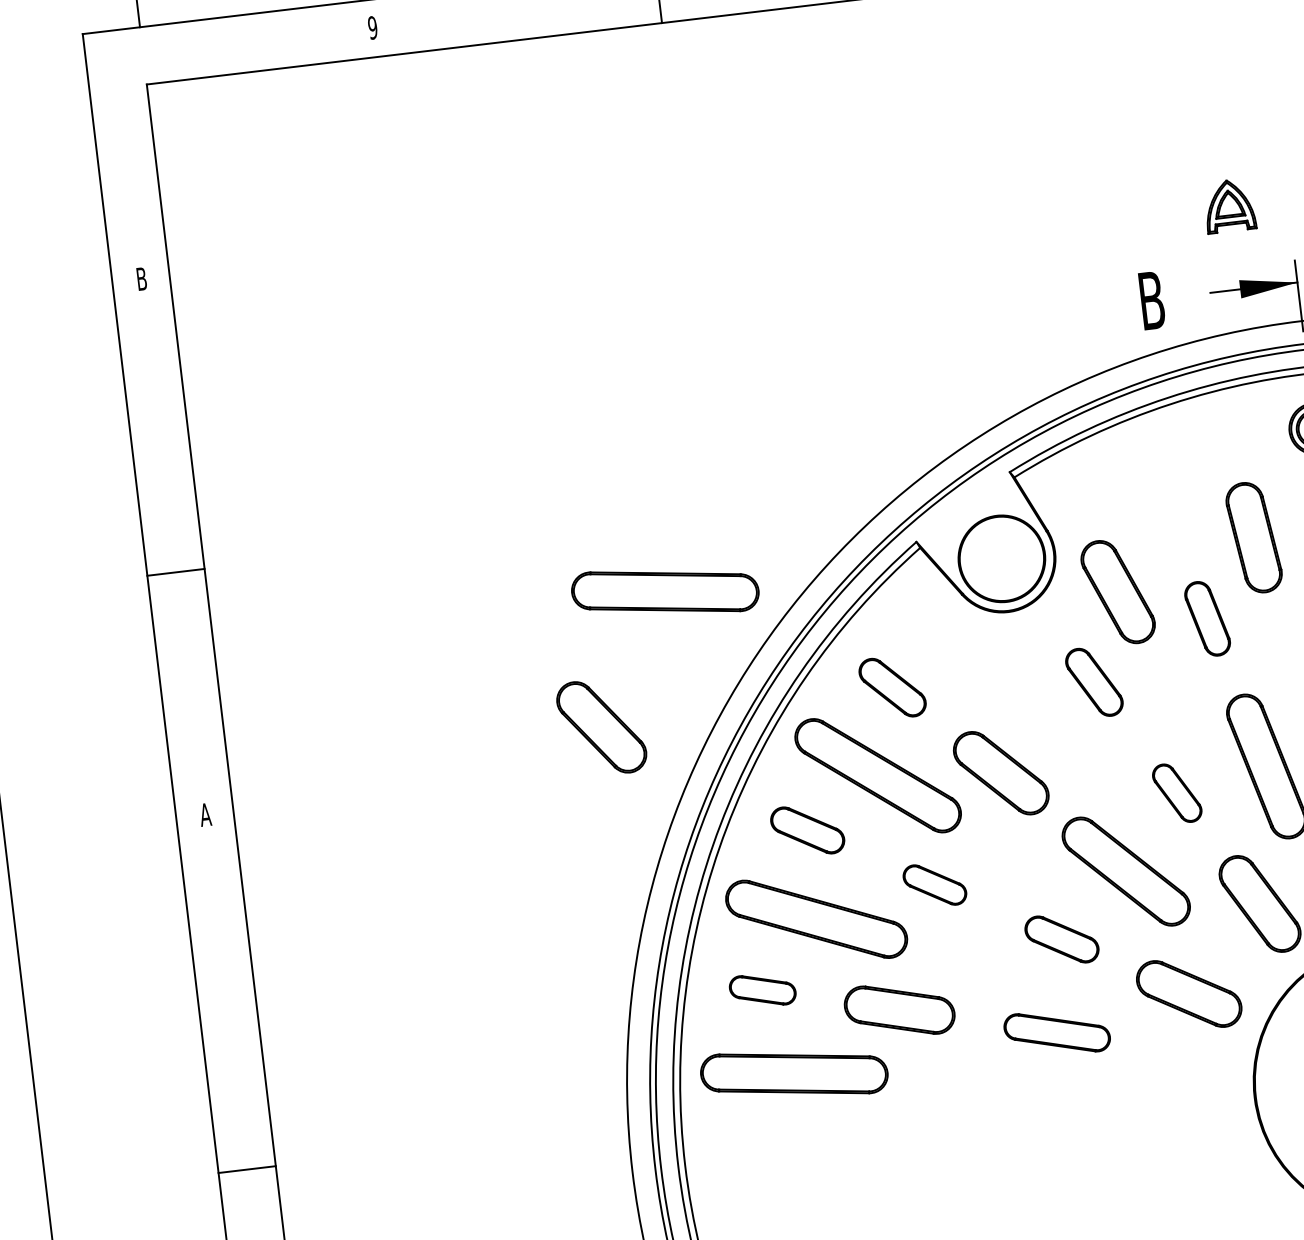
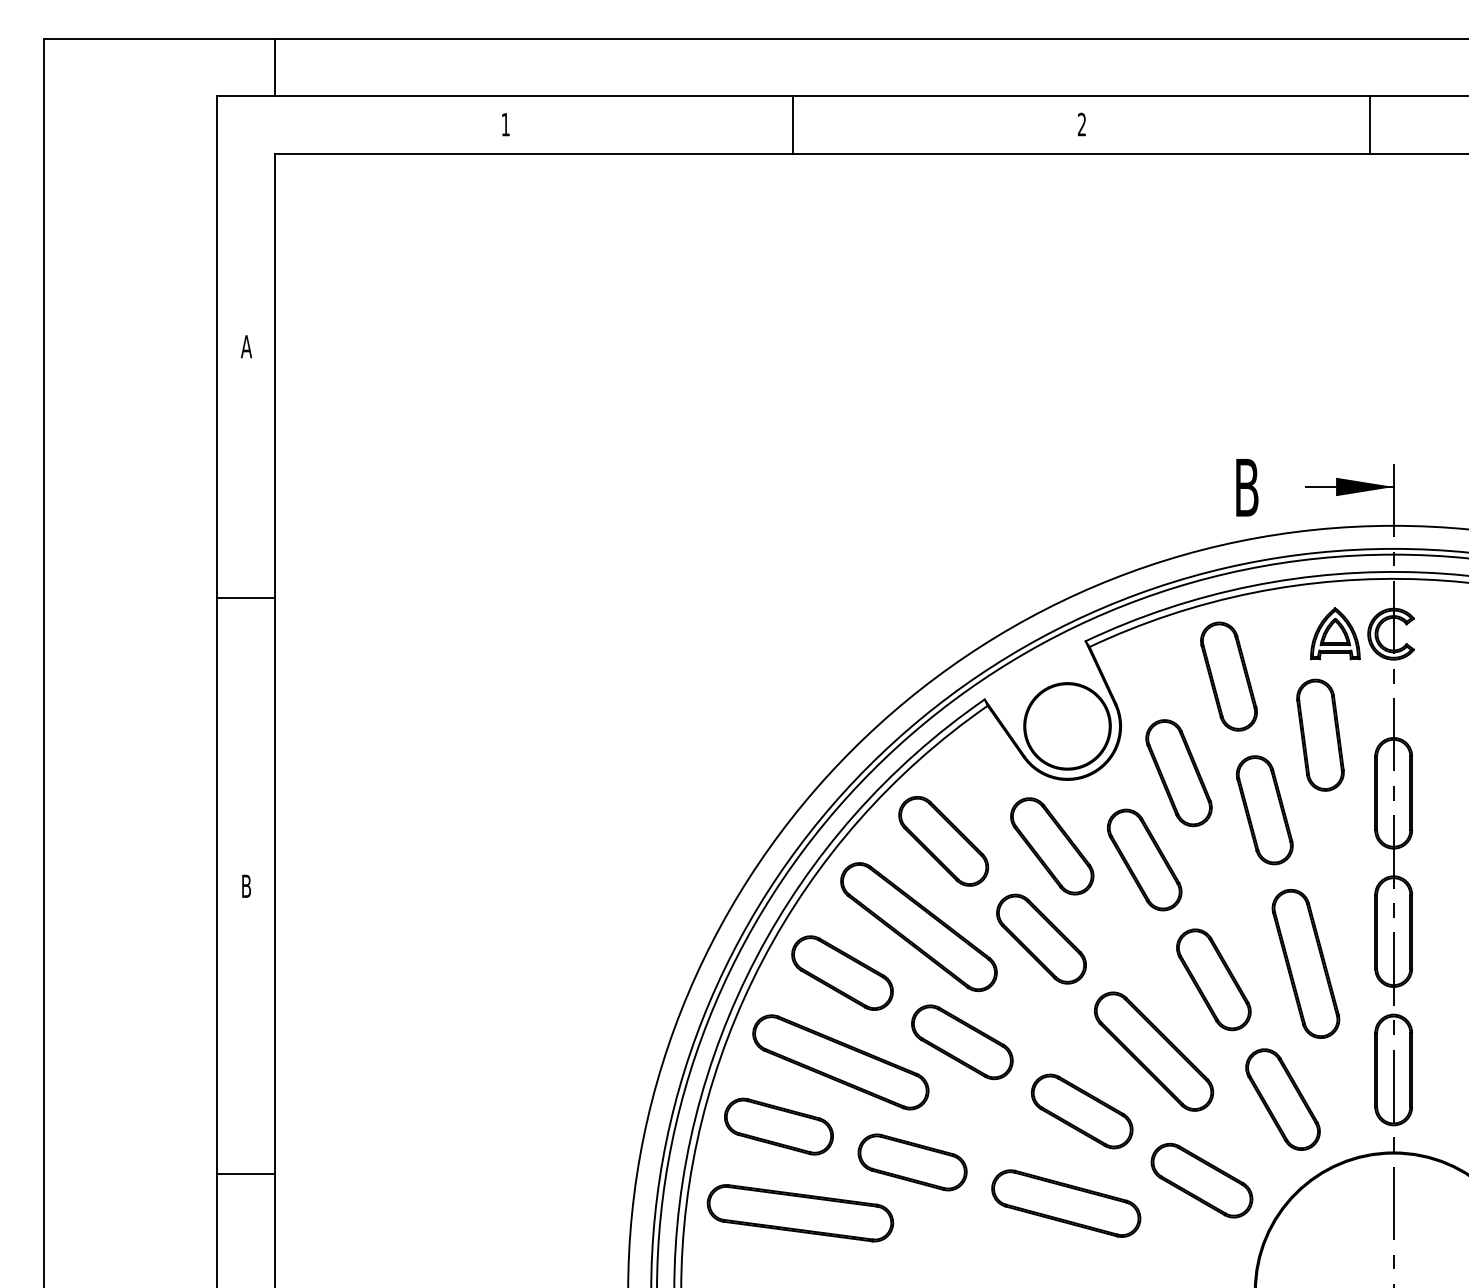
text: (372, 27) -> (505, 124), 9 -> 1
part: (1229, 205) -> (1335, 633), moved
text: (141, 278) -> (246, 346), B -> A
part: (1155, 490) -> (1228, 676), added
line: (175, 572) -> (245, 598), moved
part: (665, 592) -> (729, 719), removed
part: (1207, 619) -> (1264, 810), size x1.43
part: (1094, 681) -> (1144, 859), size x1.43
part: (892, 687) -> (943, 841), size x1.43
part: (602, 727) -> (1052, 846), moved
part: (1176, 792) -> (1213, 979), size x1.67
text: (204, 814) -> (245, 885), A -> B
part: (807, 829) -> (842, 972), size x1.43
part: (935, 885) -> (962, 1042), size x1.67
part: (1061, 939) -> (1081, 1111), size x1.43
part: (762, 990) -> (778, 1126), size x1.67
part: (1057, 1032) -> (1066, 1203), size x1.43
line: (246, 1169) -> (245, 1174), moved

